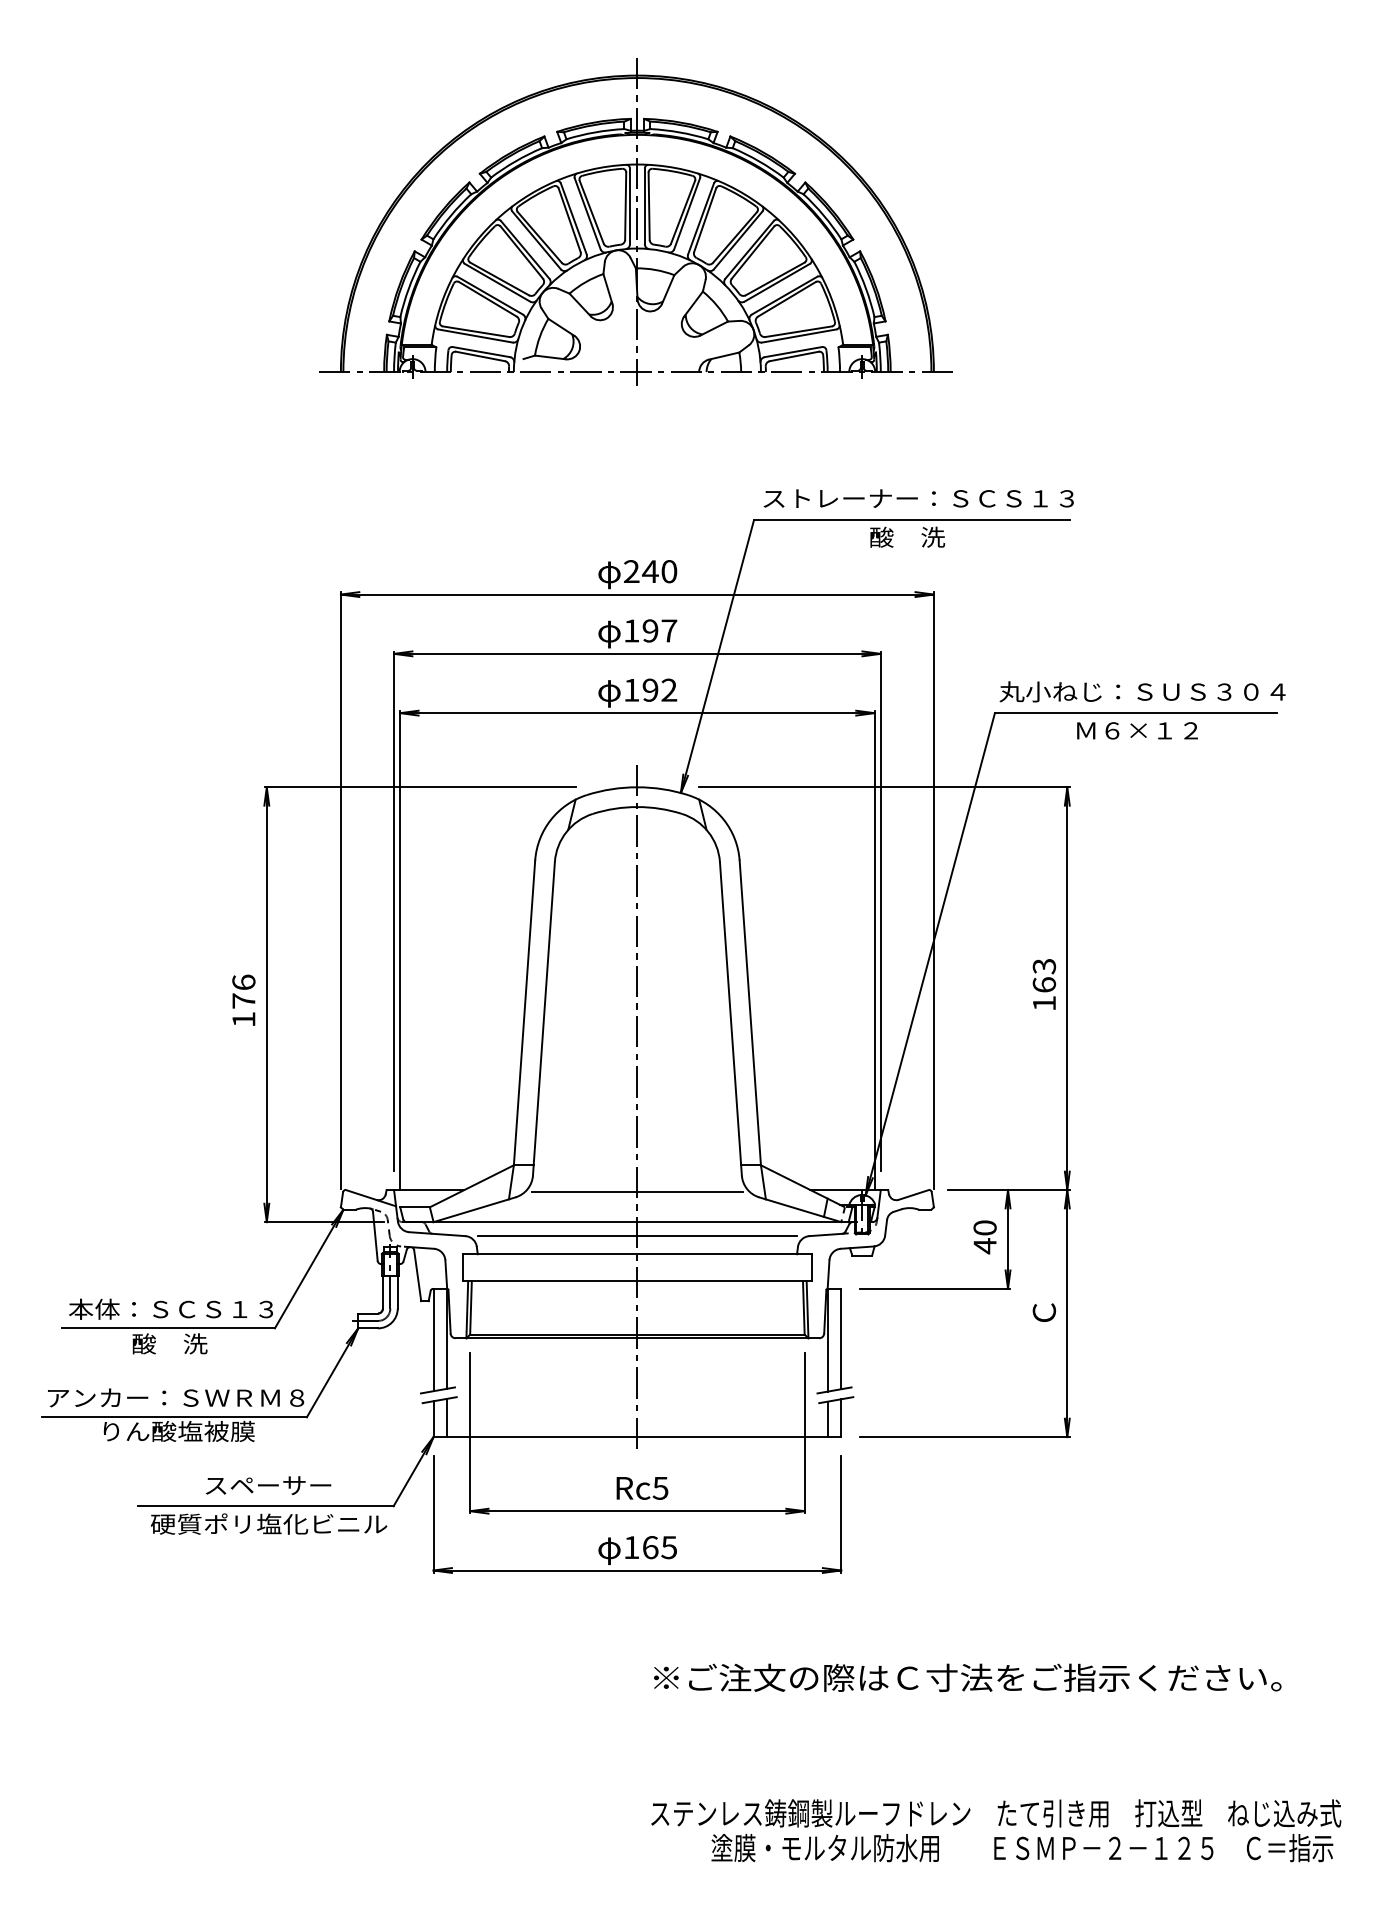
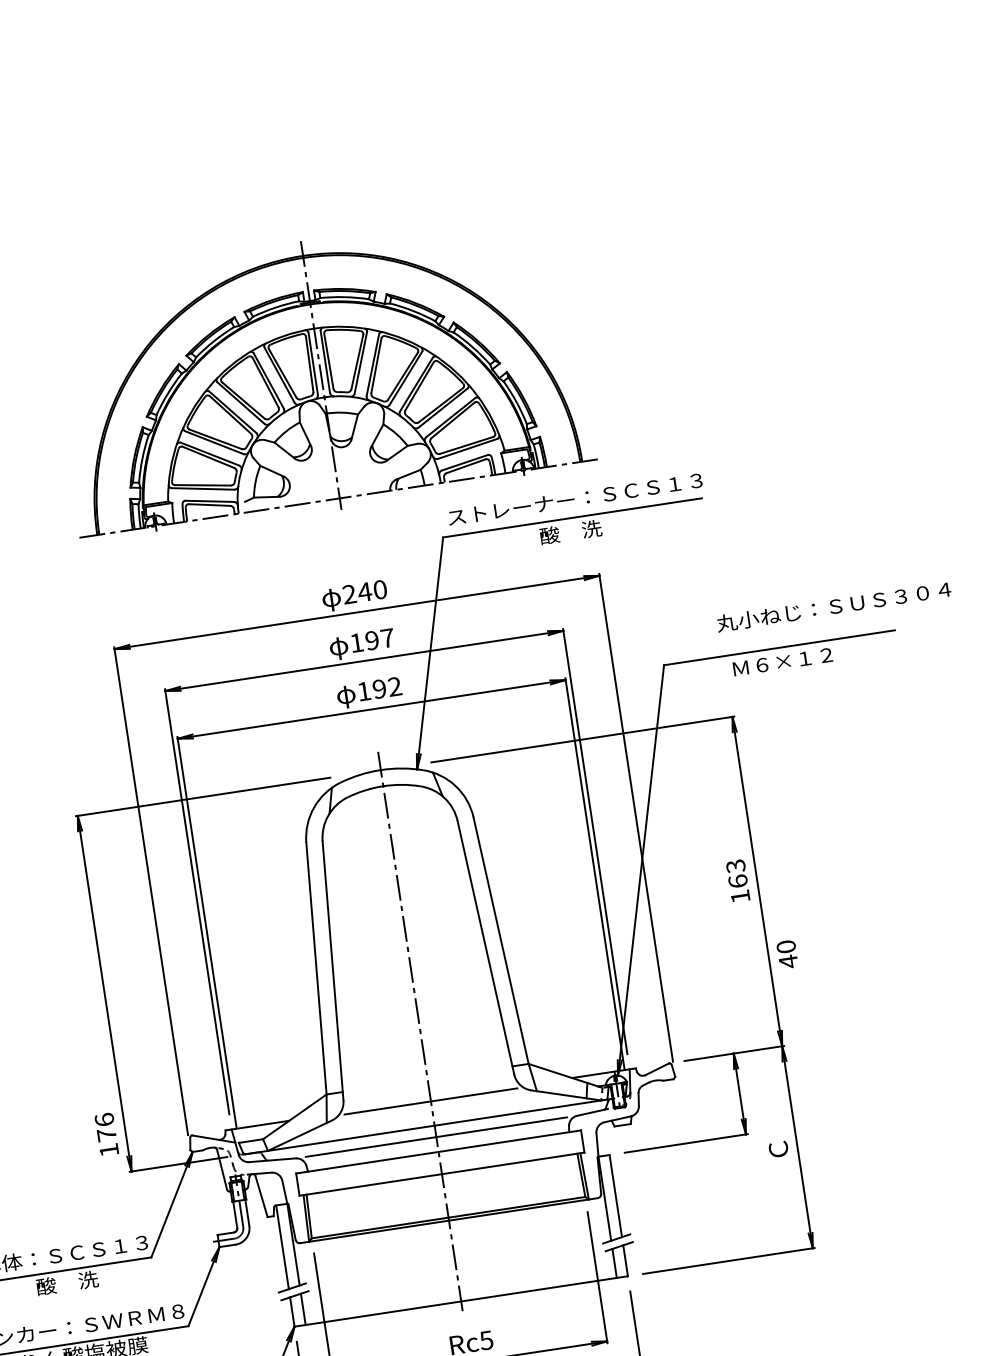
part: (635, 221) -> (319, 375), moved
text: (1142, 691) -> (833, 606), moved
text: (243, 999) -> (106, 1133), moved
text: (984, 1237) -> (786, 954), moved

